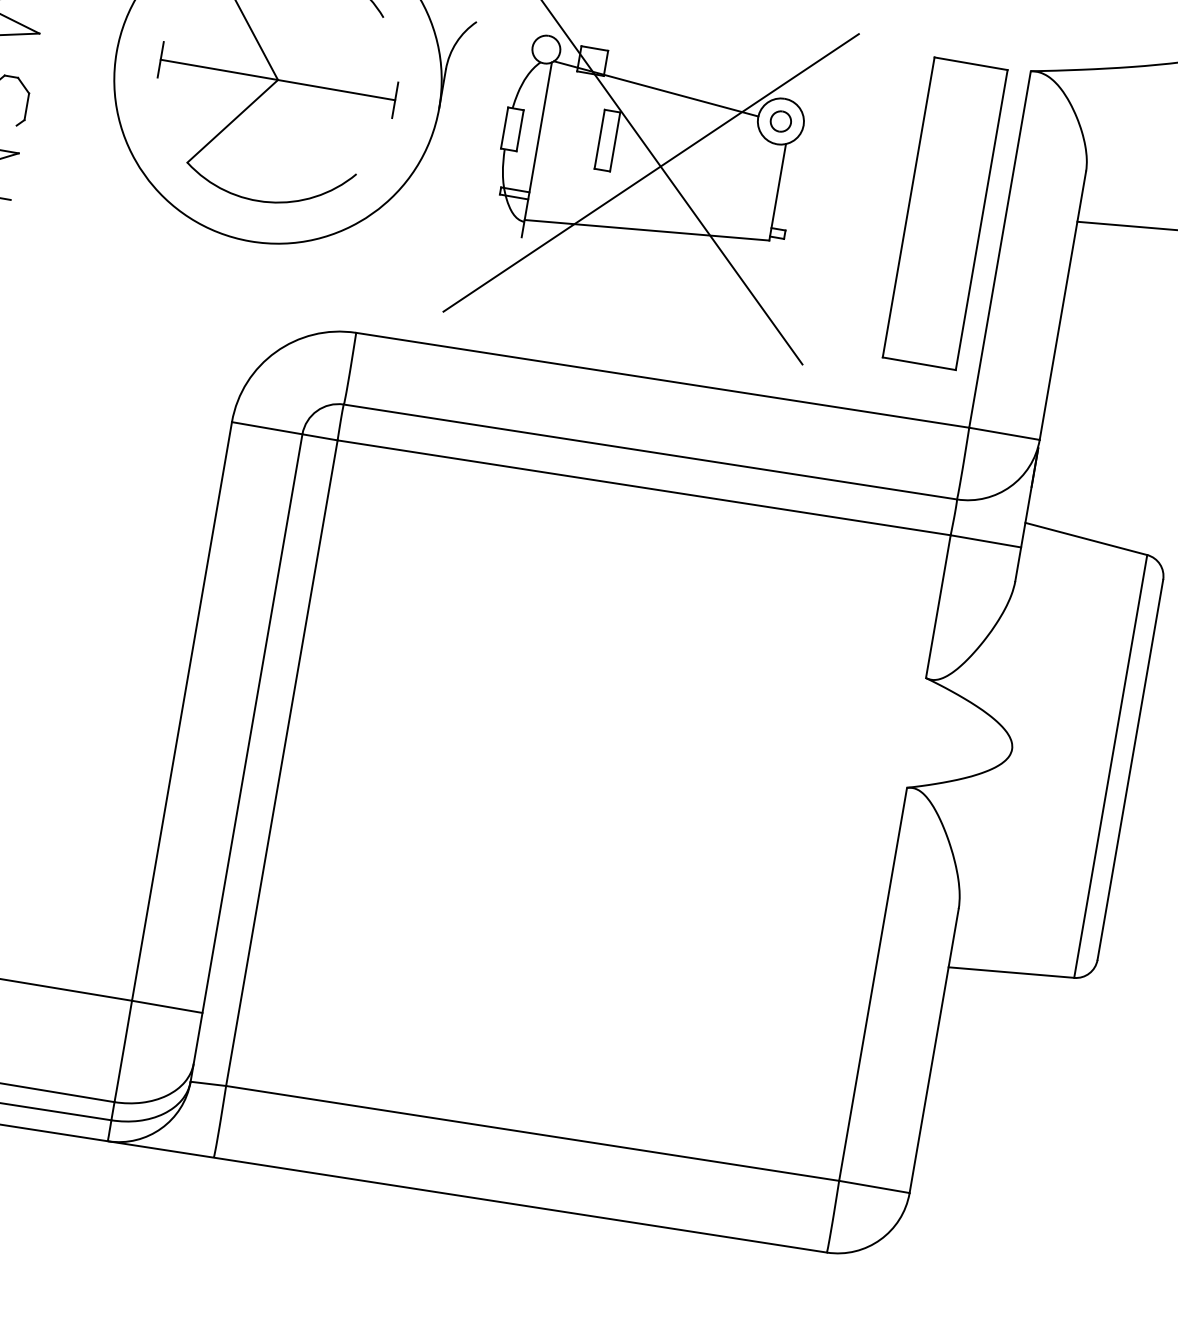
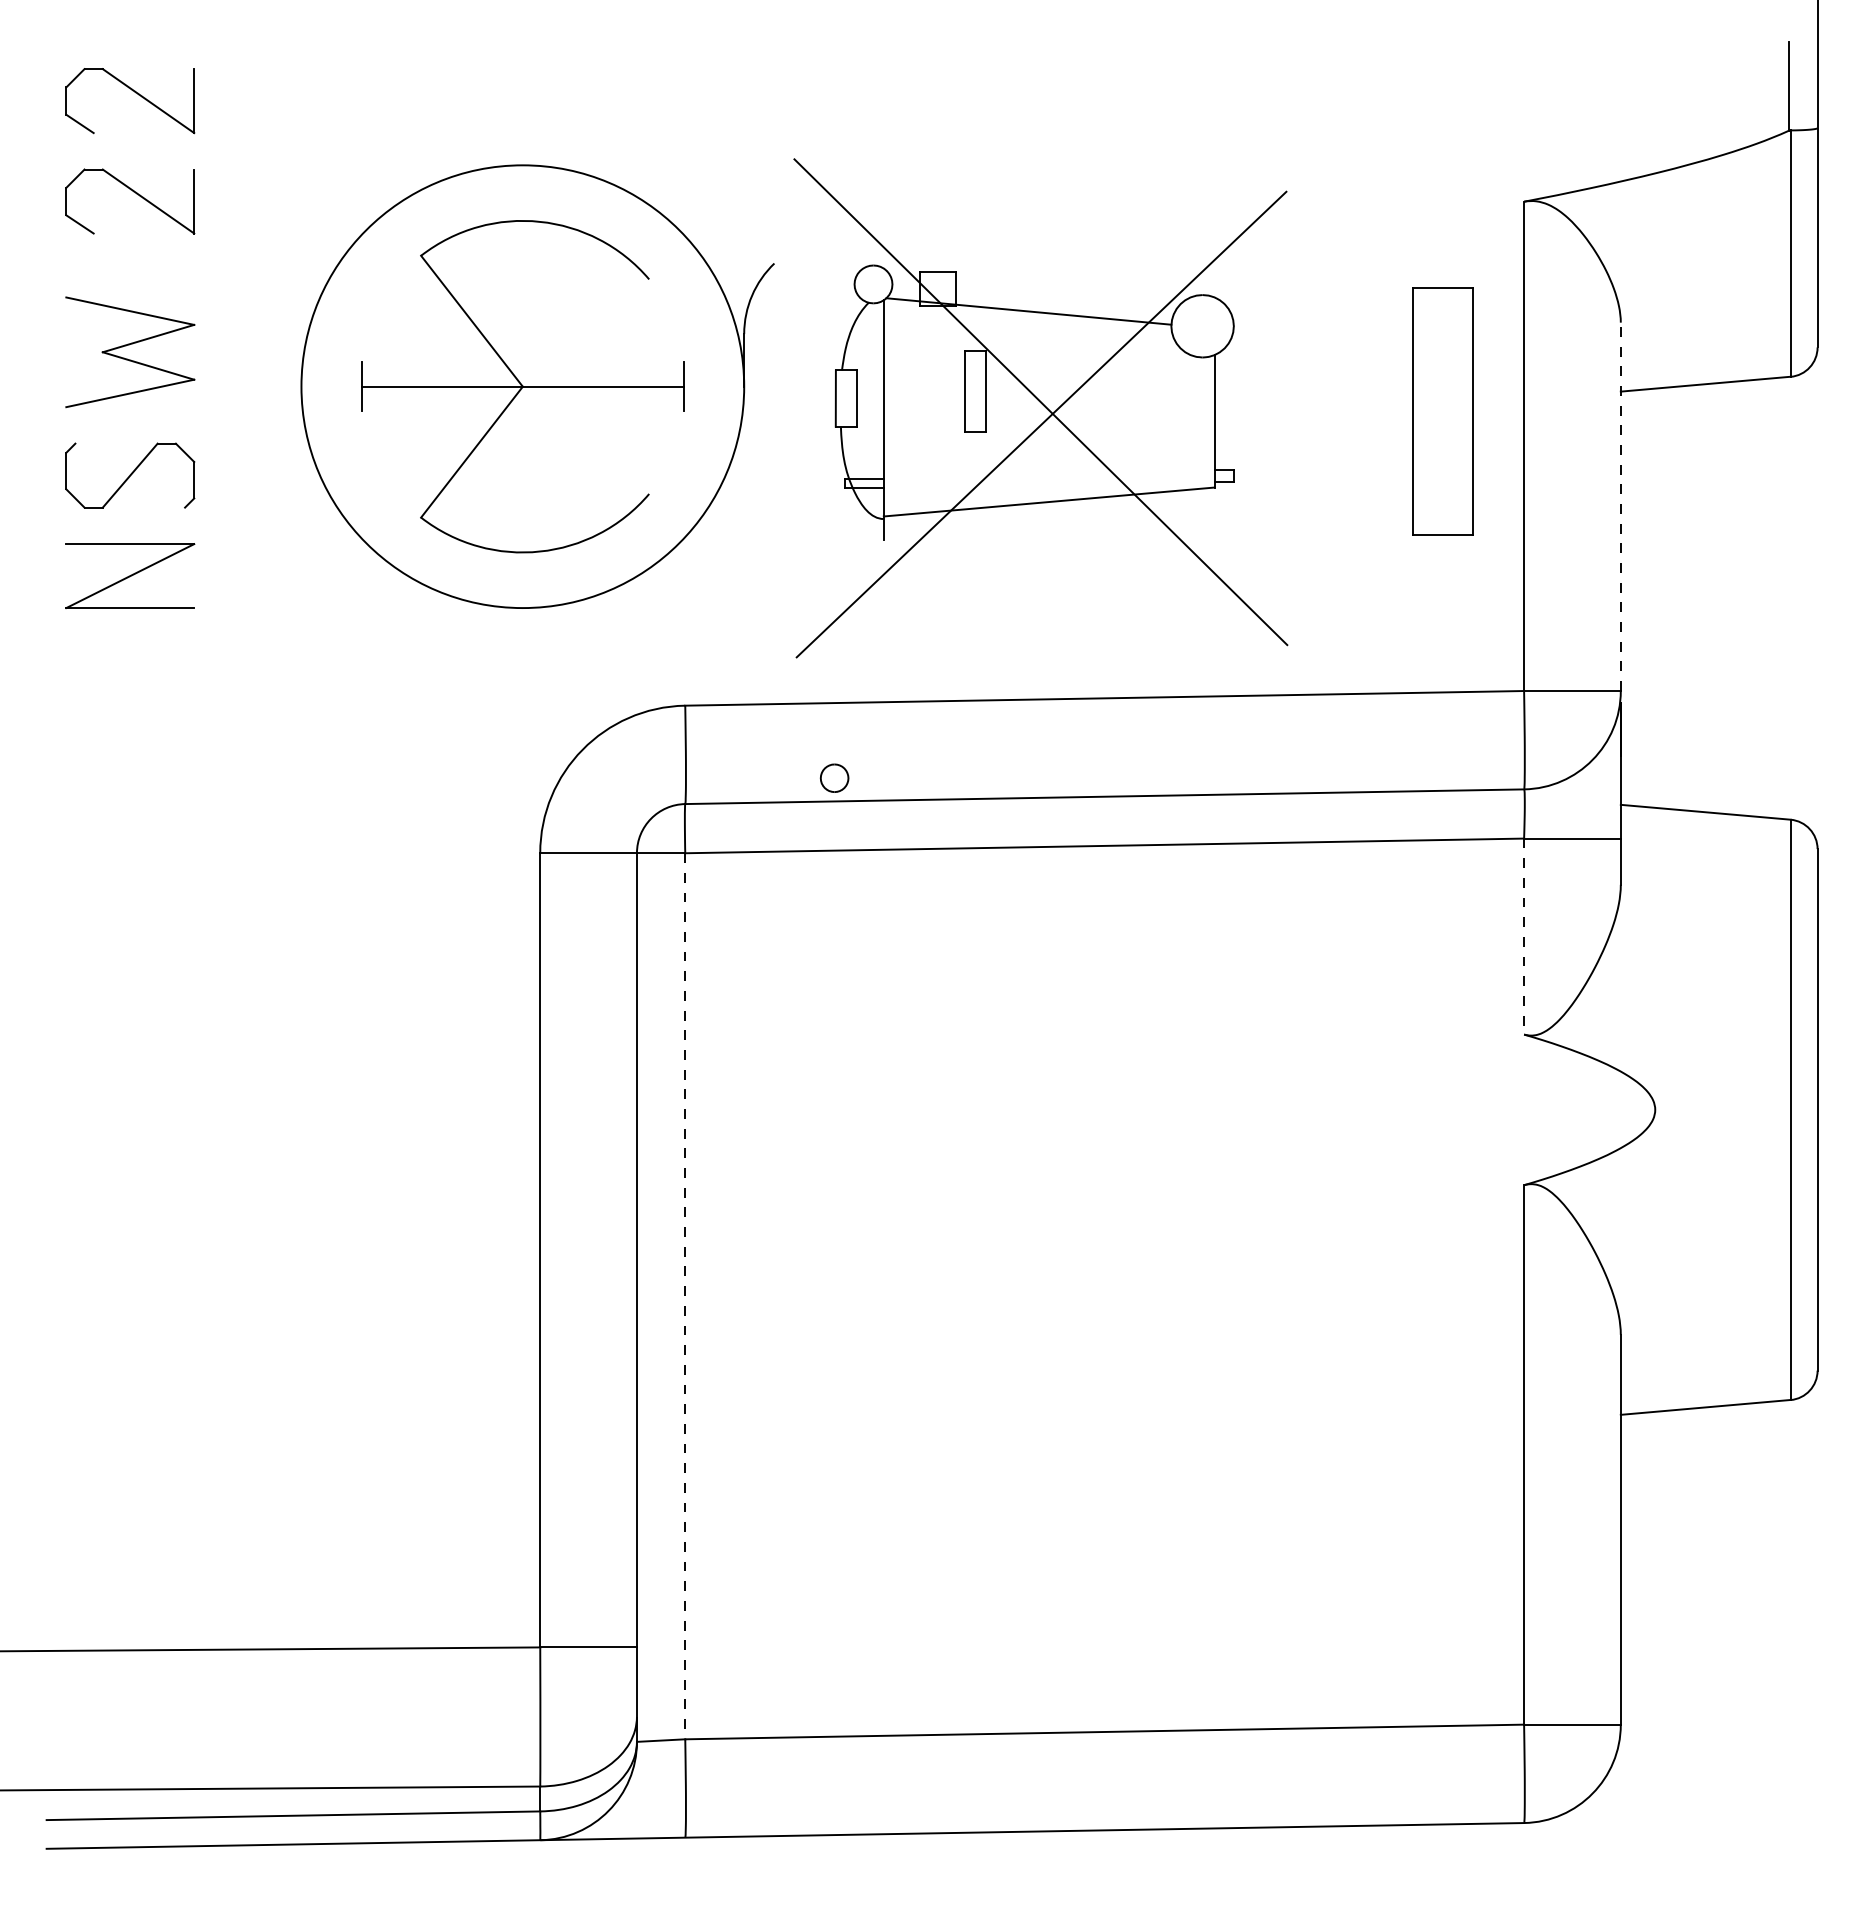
part: (780, 120) -> (834, 777), moved
part: (945, 213) -> (1442, 410), size x0.6
line: (1062, 305) -> (1620, 506), solid -> dashed
line: (938, 606) -> (1524, 936), solid -> dashed
line: (282, 763) -> (685, 1296), solid -> dashed

